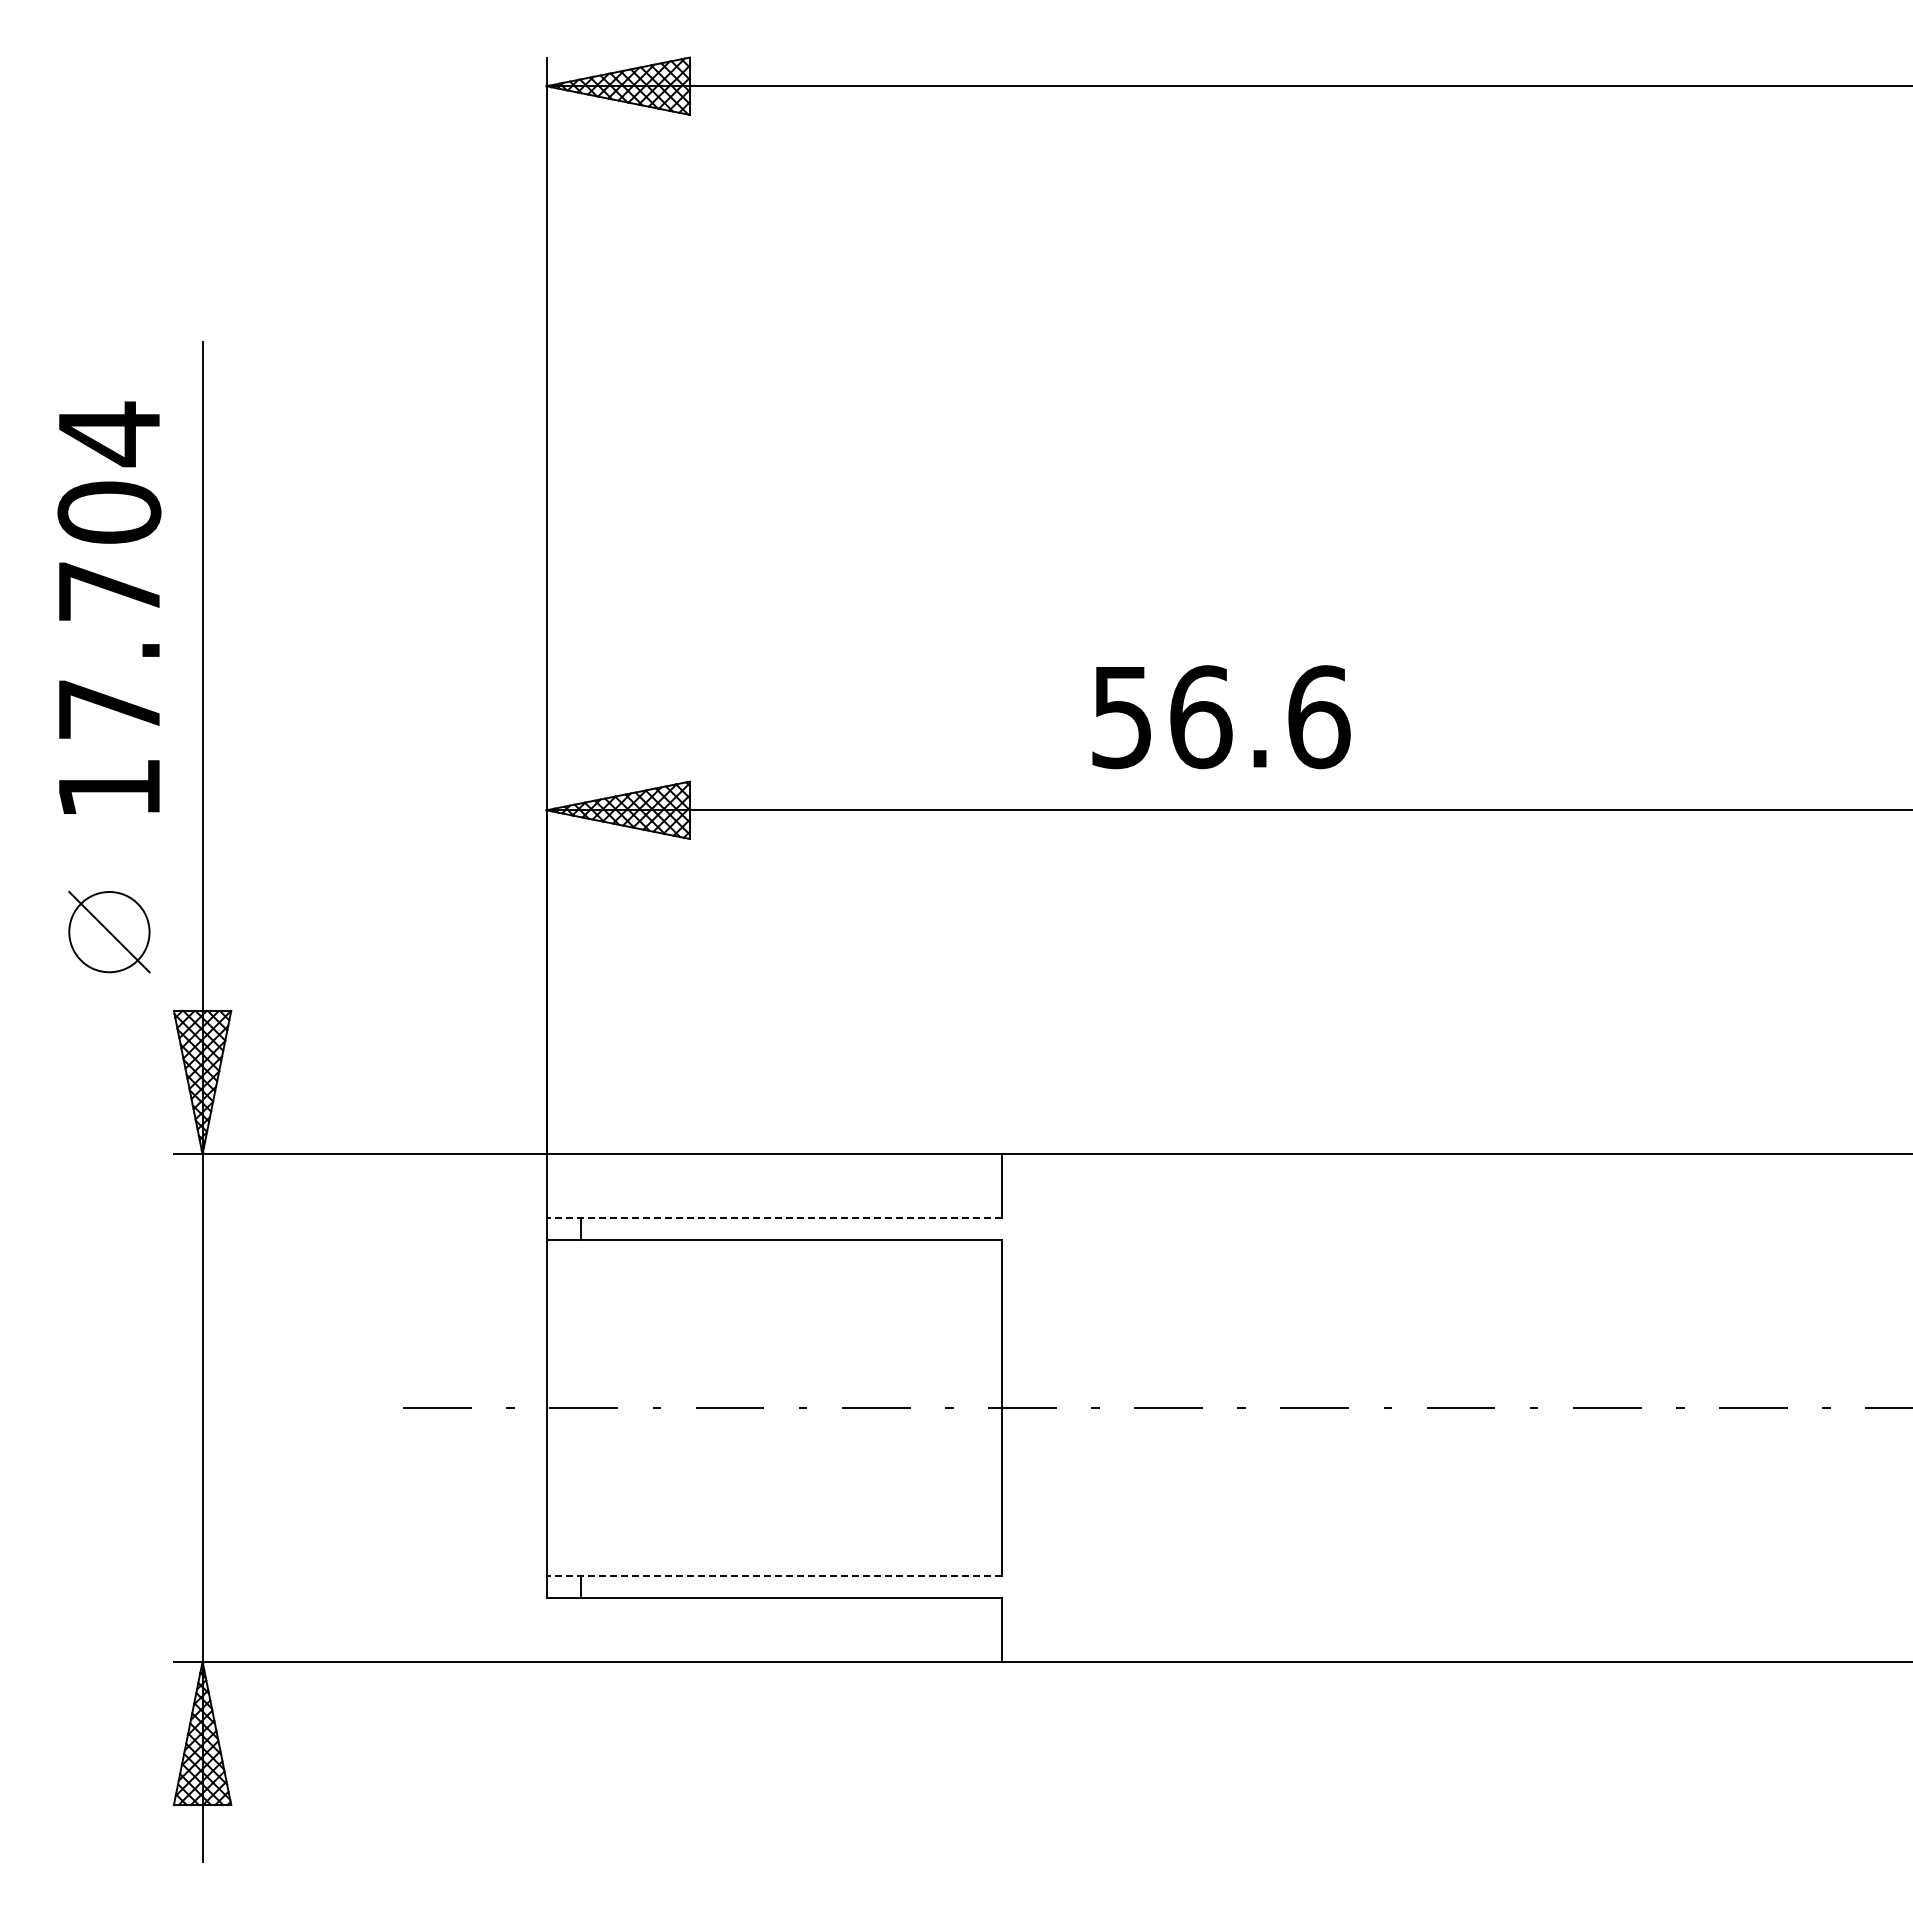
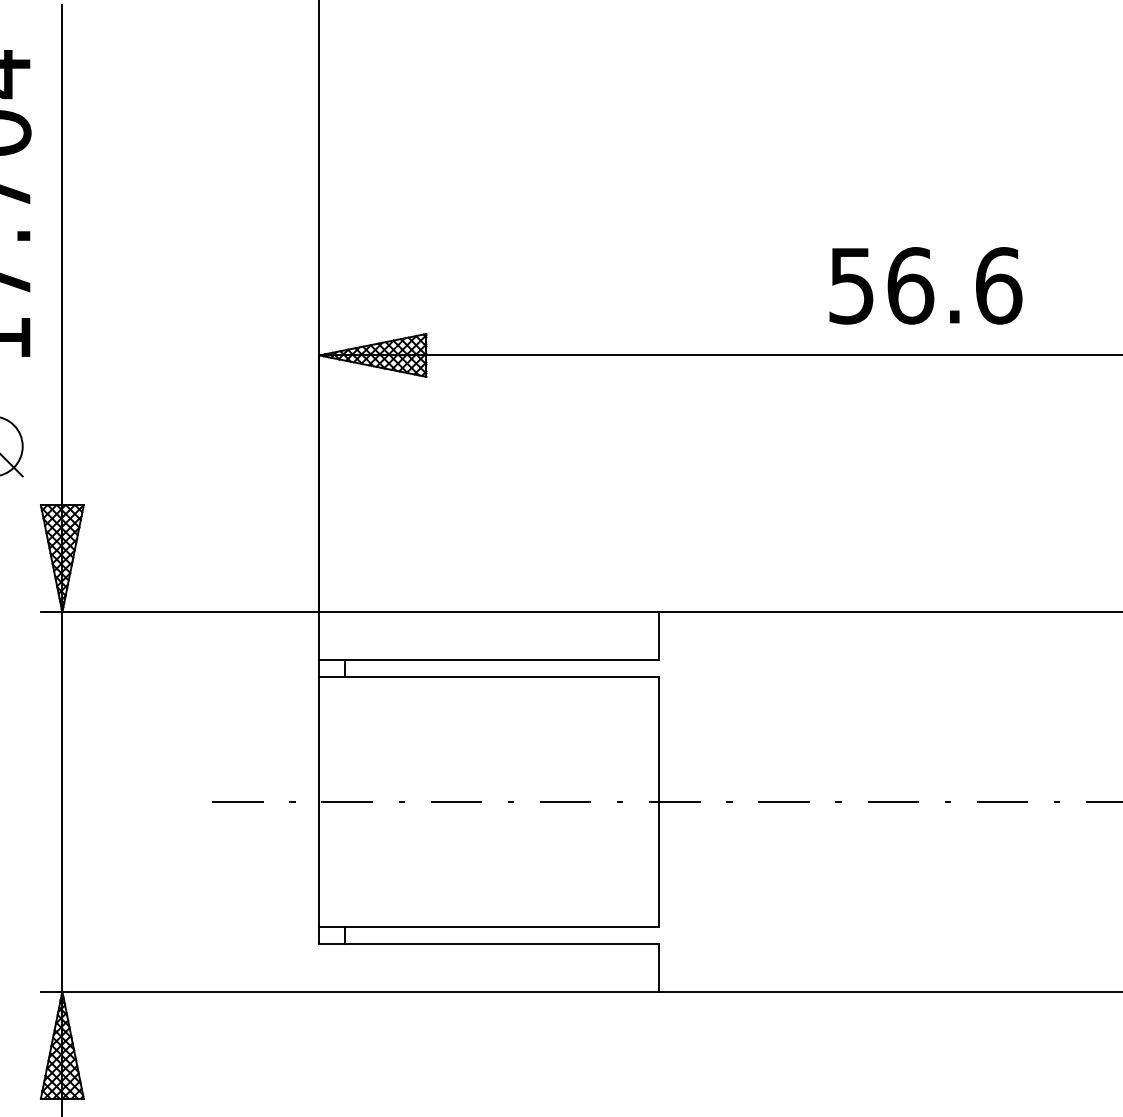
text: (1221, 717) -> (925, 286), moved
line: (774, 1217) -> (489, 659), dashed -> solid
line: (774, 1575) -> (489, 927), dashed -> solid

